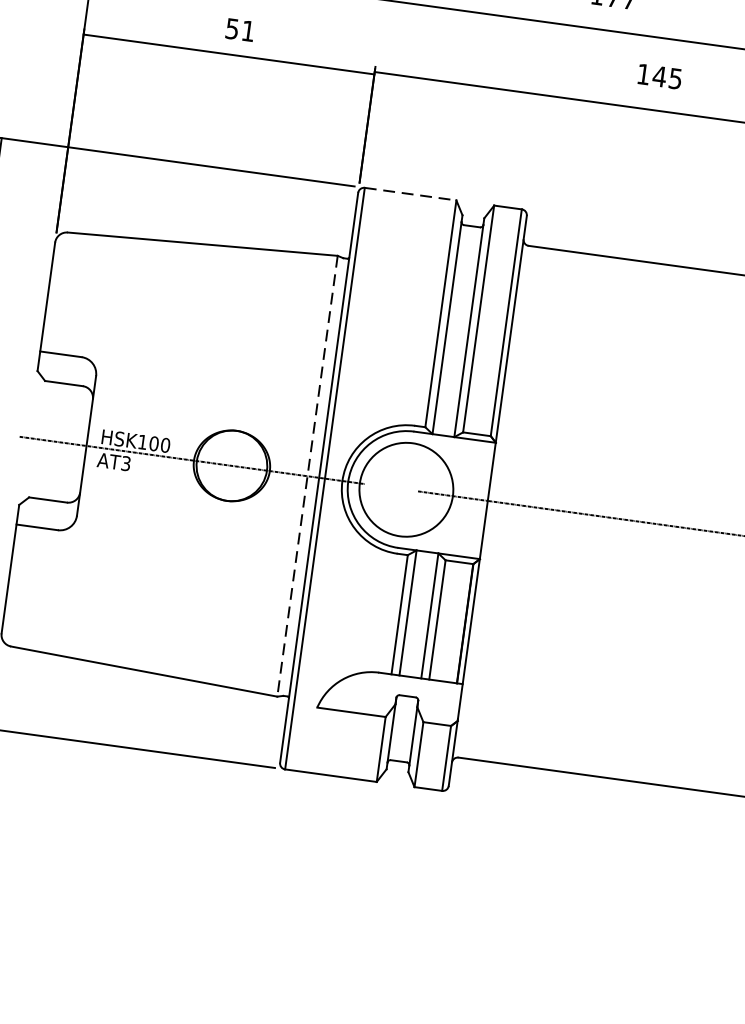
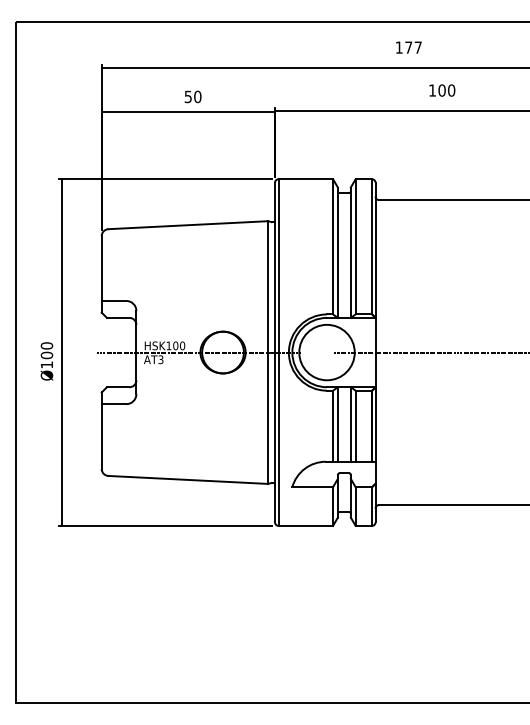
text: (247, 30) -> (197, 96), 51 -> 50
text: (667, 77) -> (446, 90), 145 -> 100
line: (411, 194) -> (306, 179), dashed -> solid
line: (307, 477) -> (268, 353), dashed -> solid

